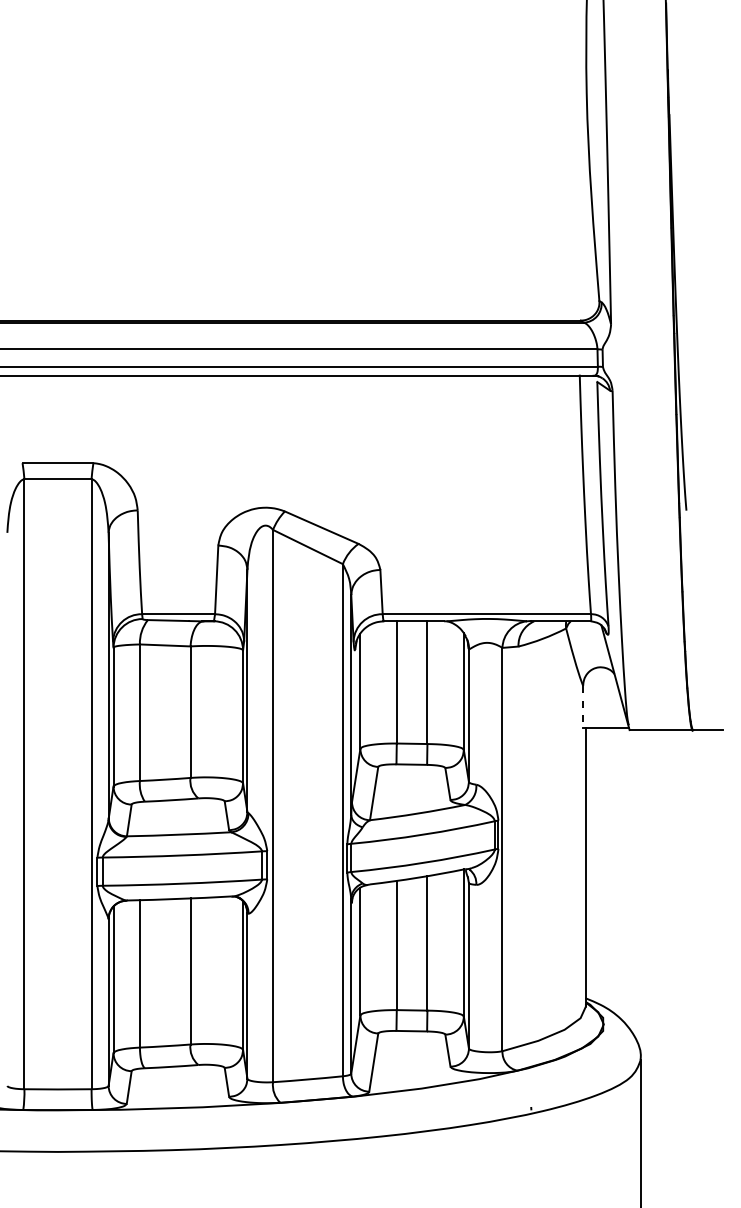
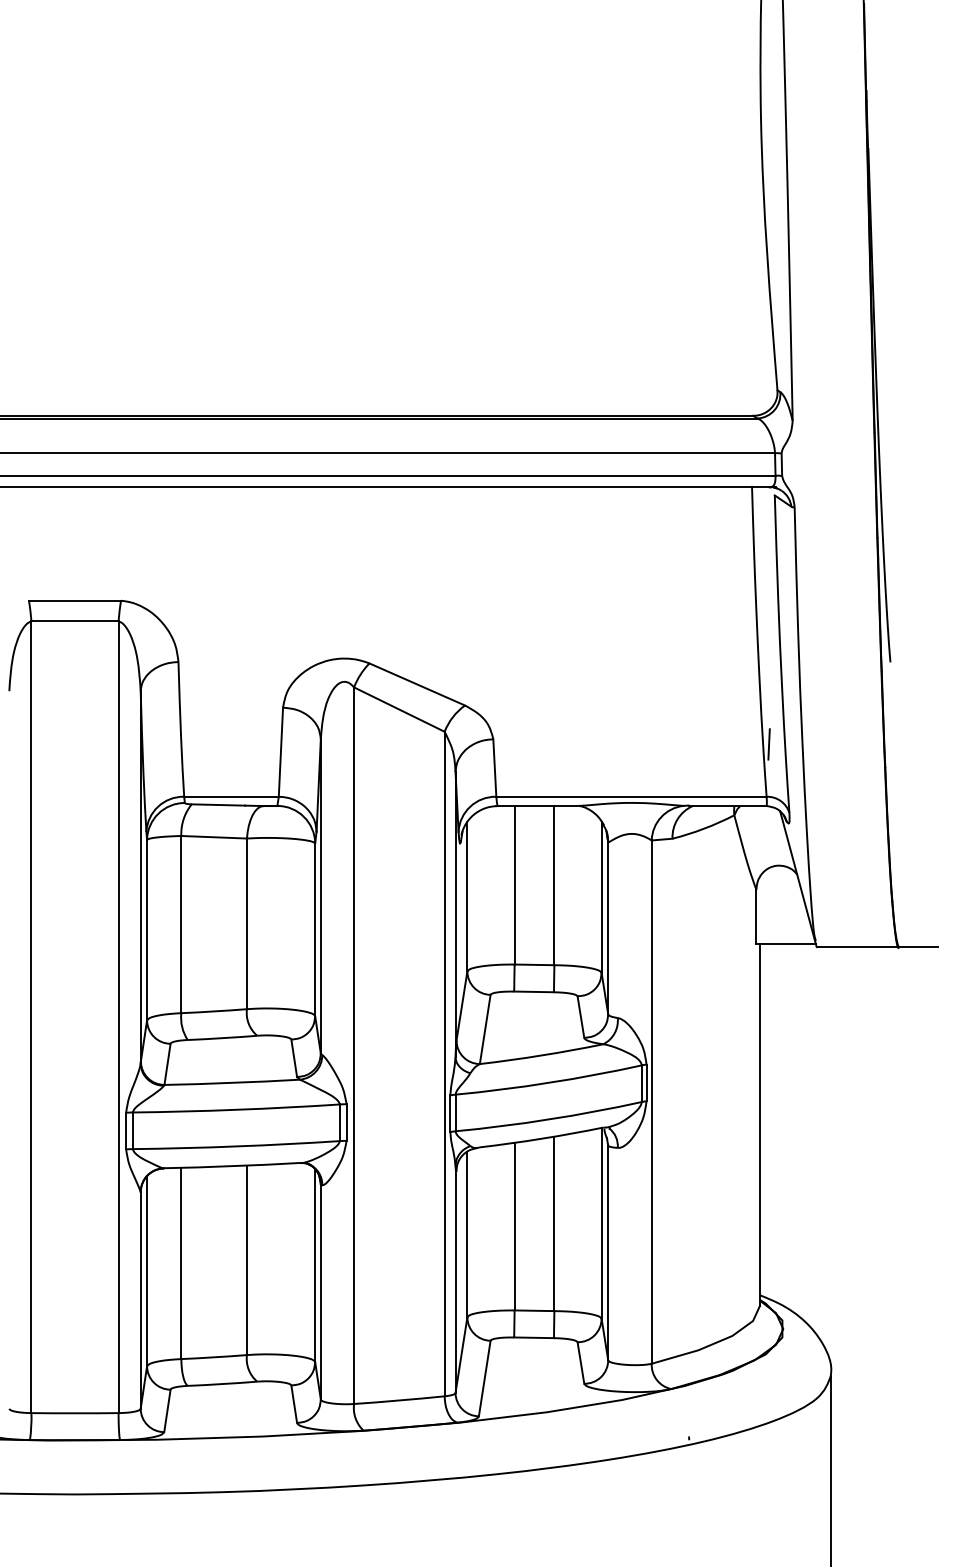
line: (592, 573) -> (768, 744), added
line: (583, 707) -> (756, 917), dashed -> solid

